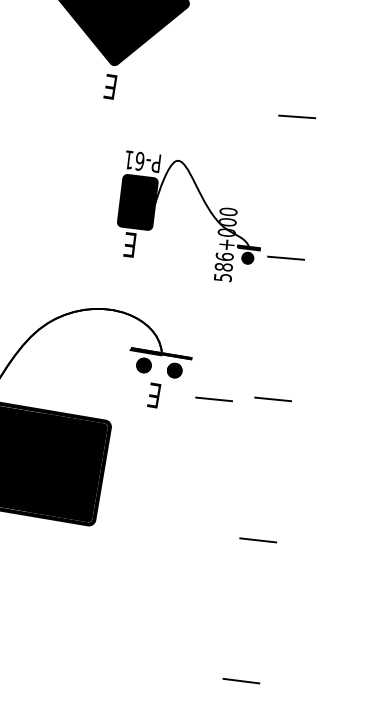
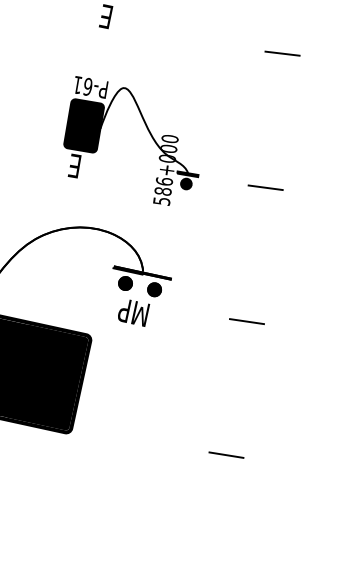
part: (206, 207) -> (149, 133), moved
text: (153, 396) -> (133, 313), E -> MP
line: (213, 399) -> (190, 319), removed

